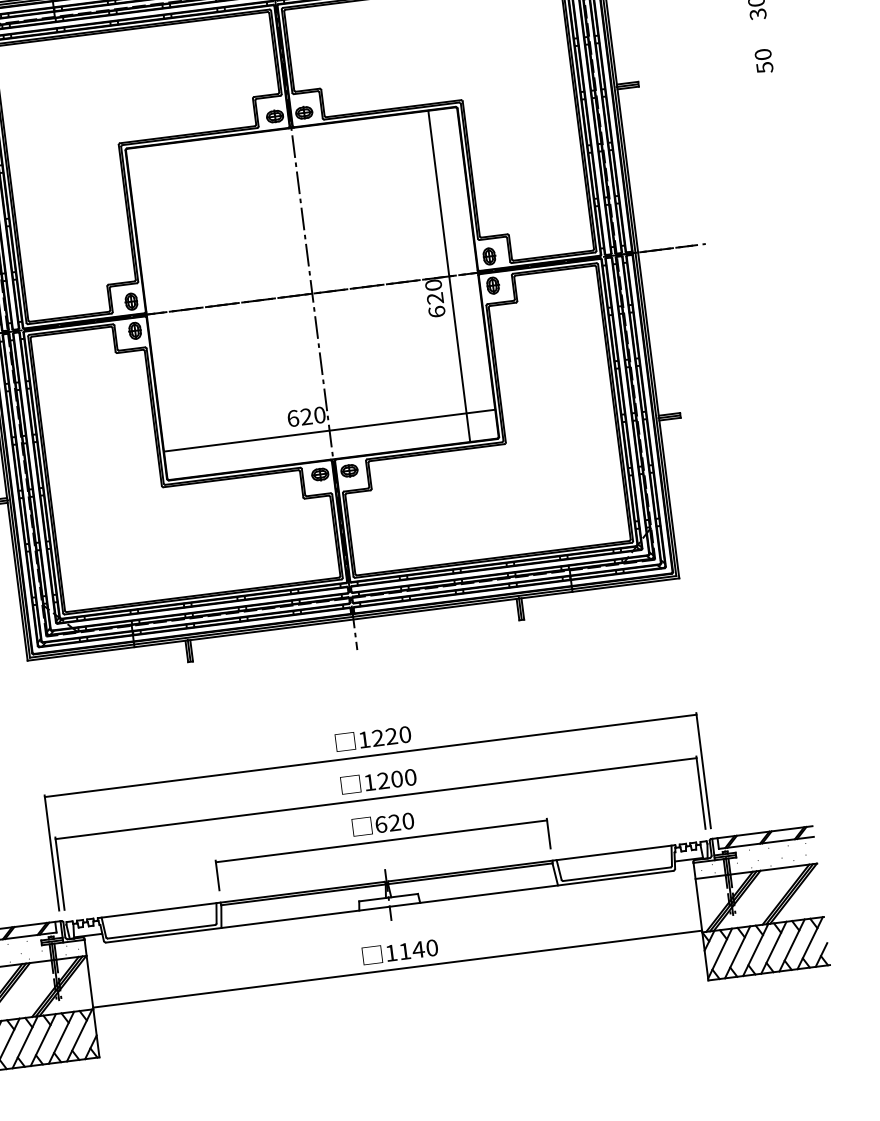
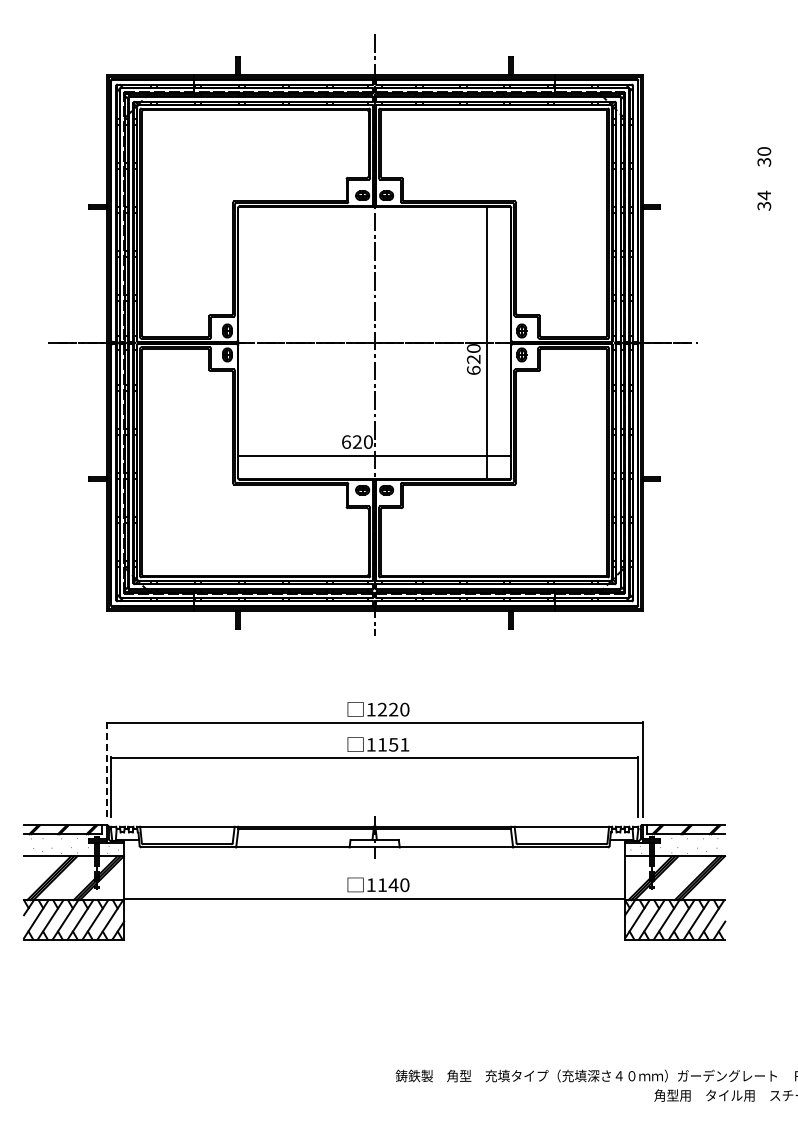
text: (764, 60) -> (764, 200), 50 -> 34
text: (396, 778) -> (393, 744), 1200 -> 1151
part: (381, 842) -> (374, 794), removed
line: (51, 853) -> (106, 769), solid -> dashed

